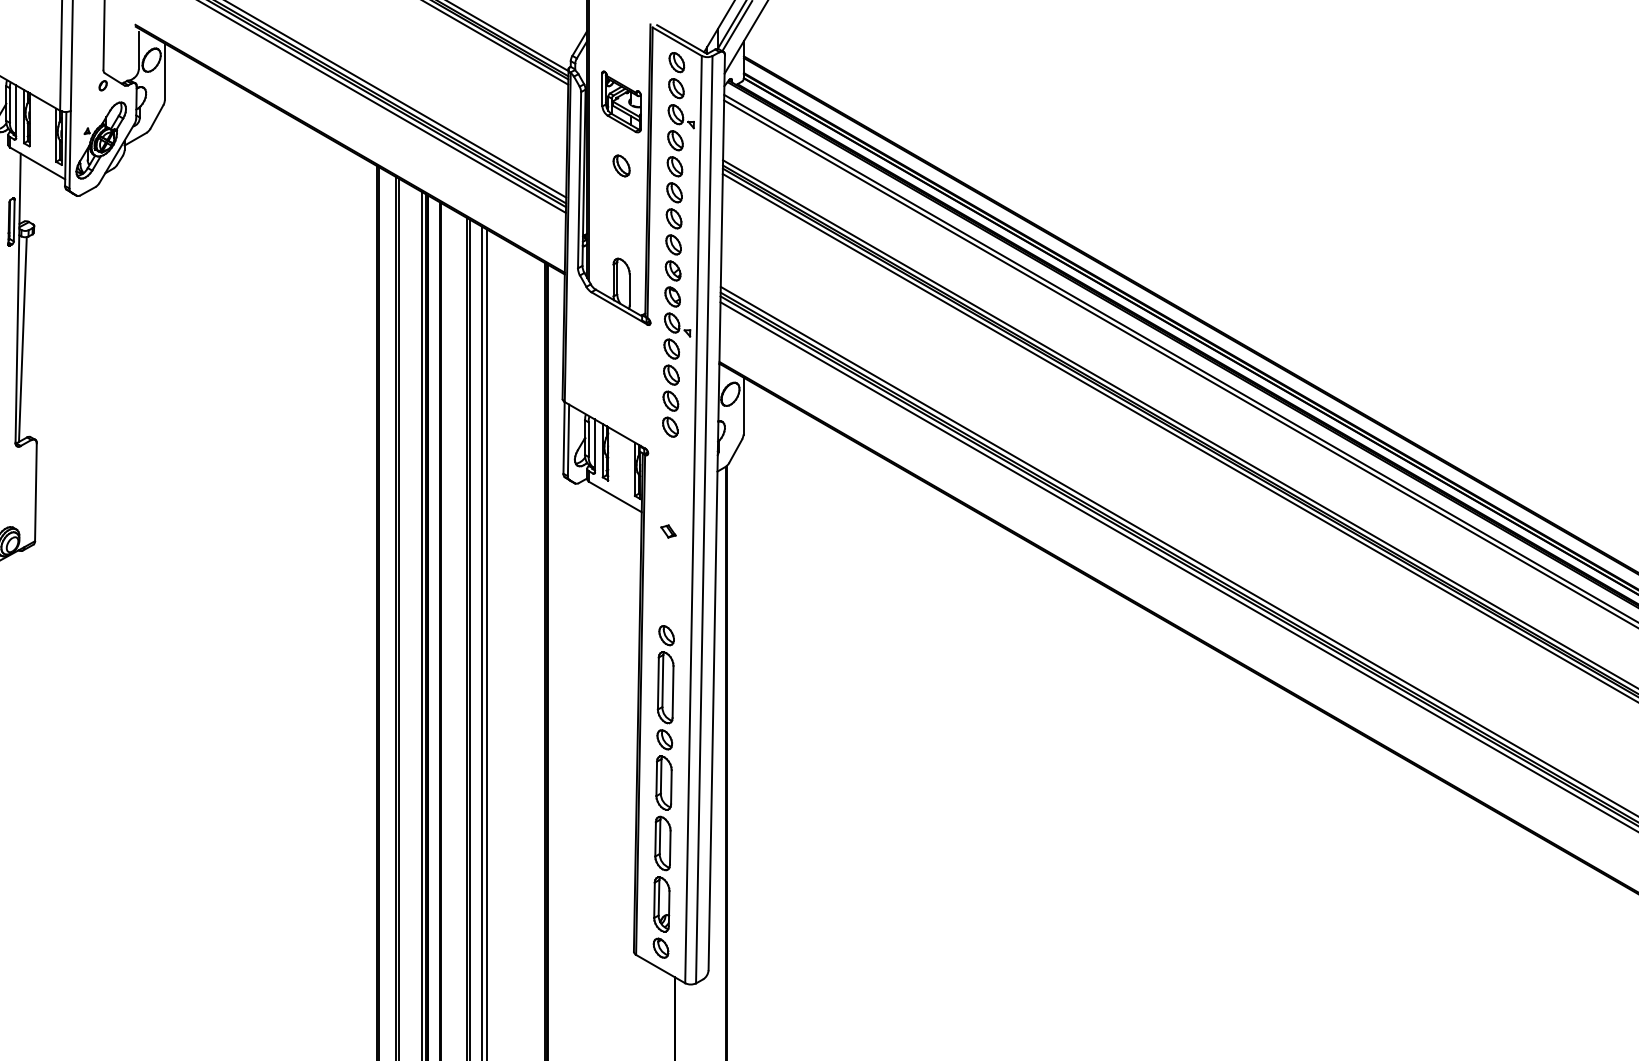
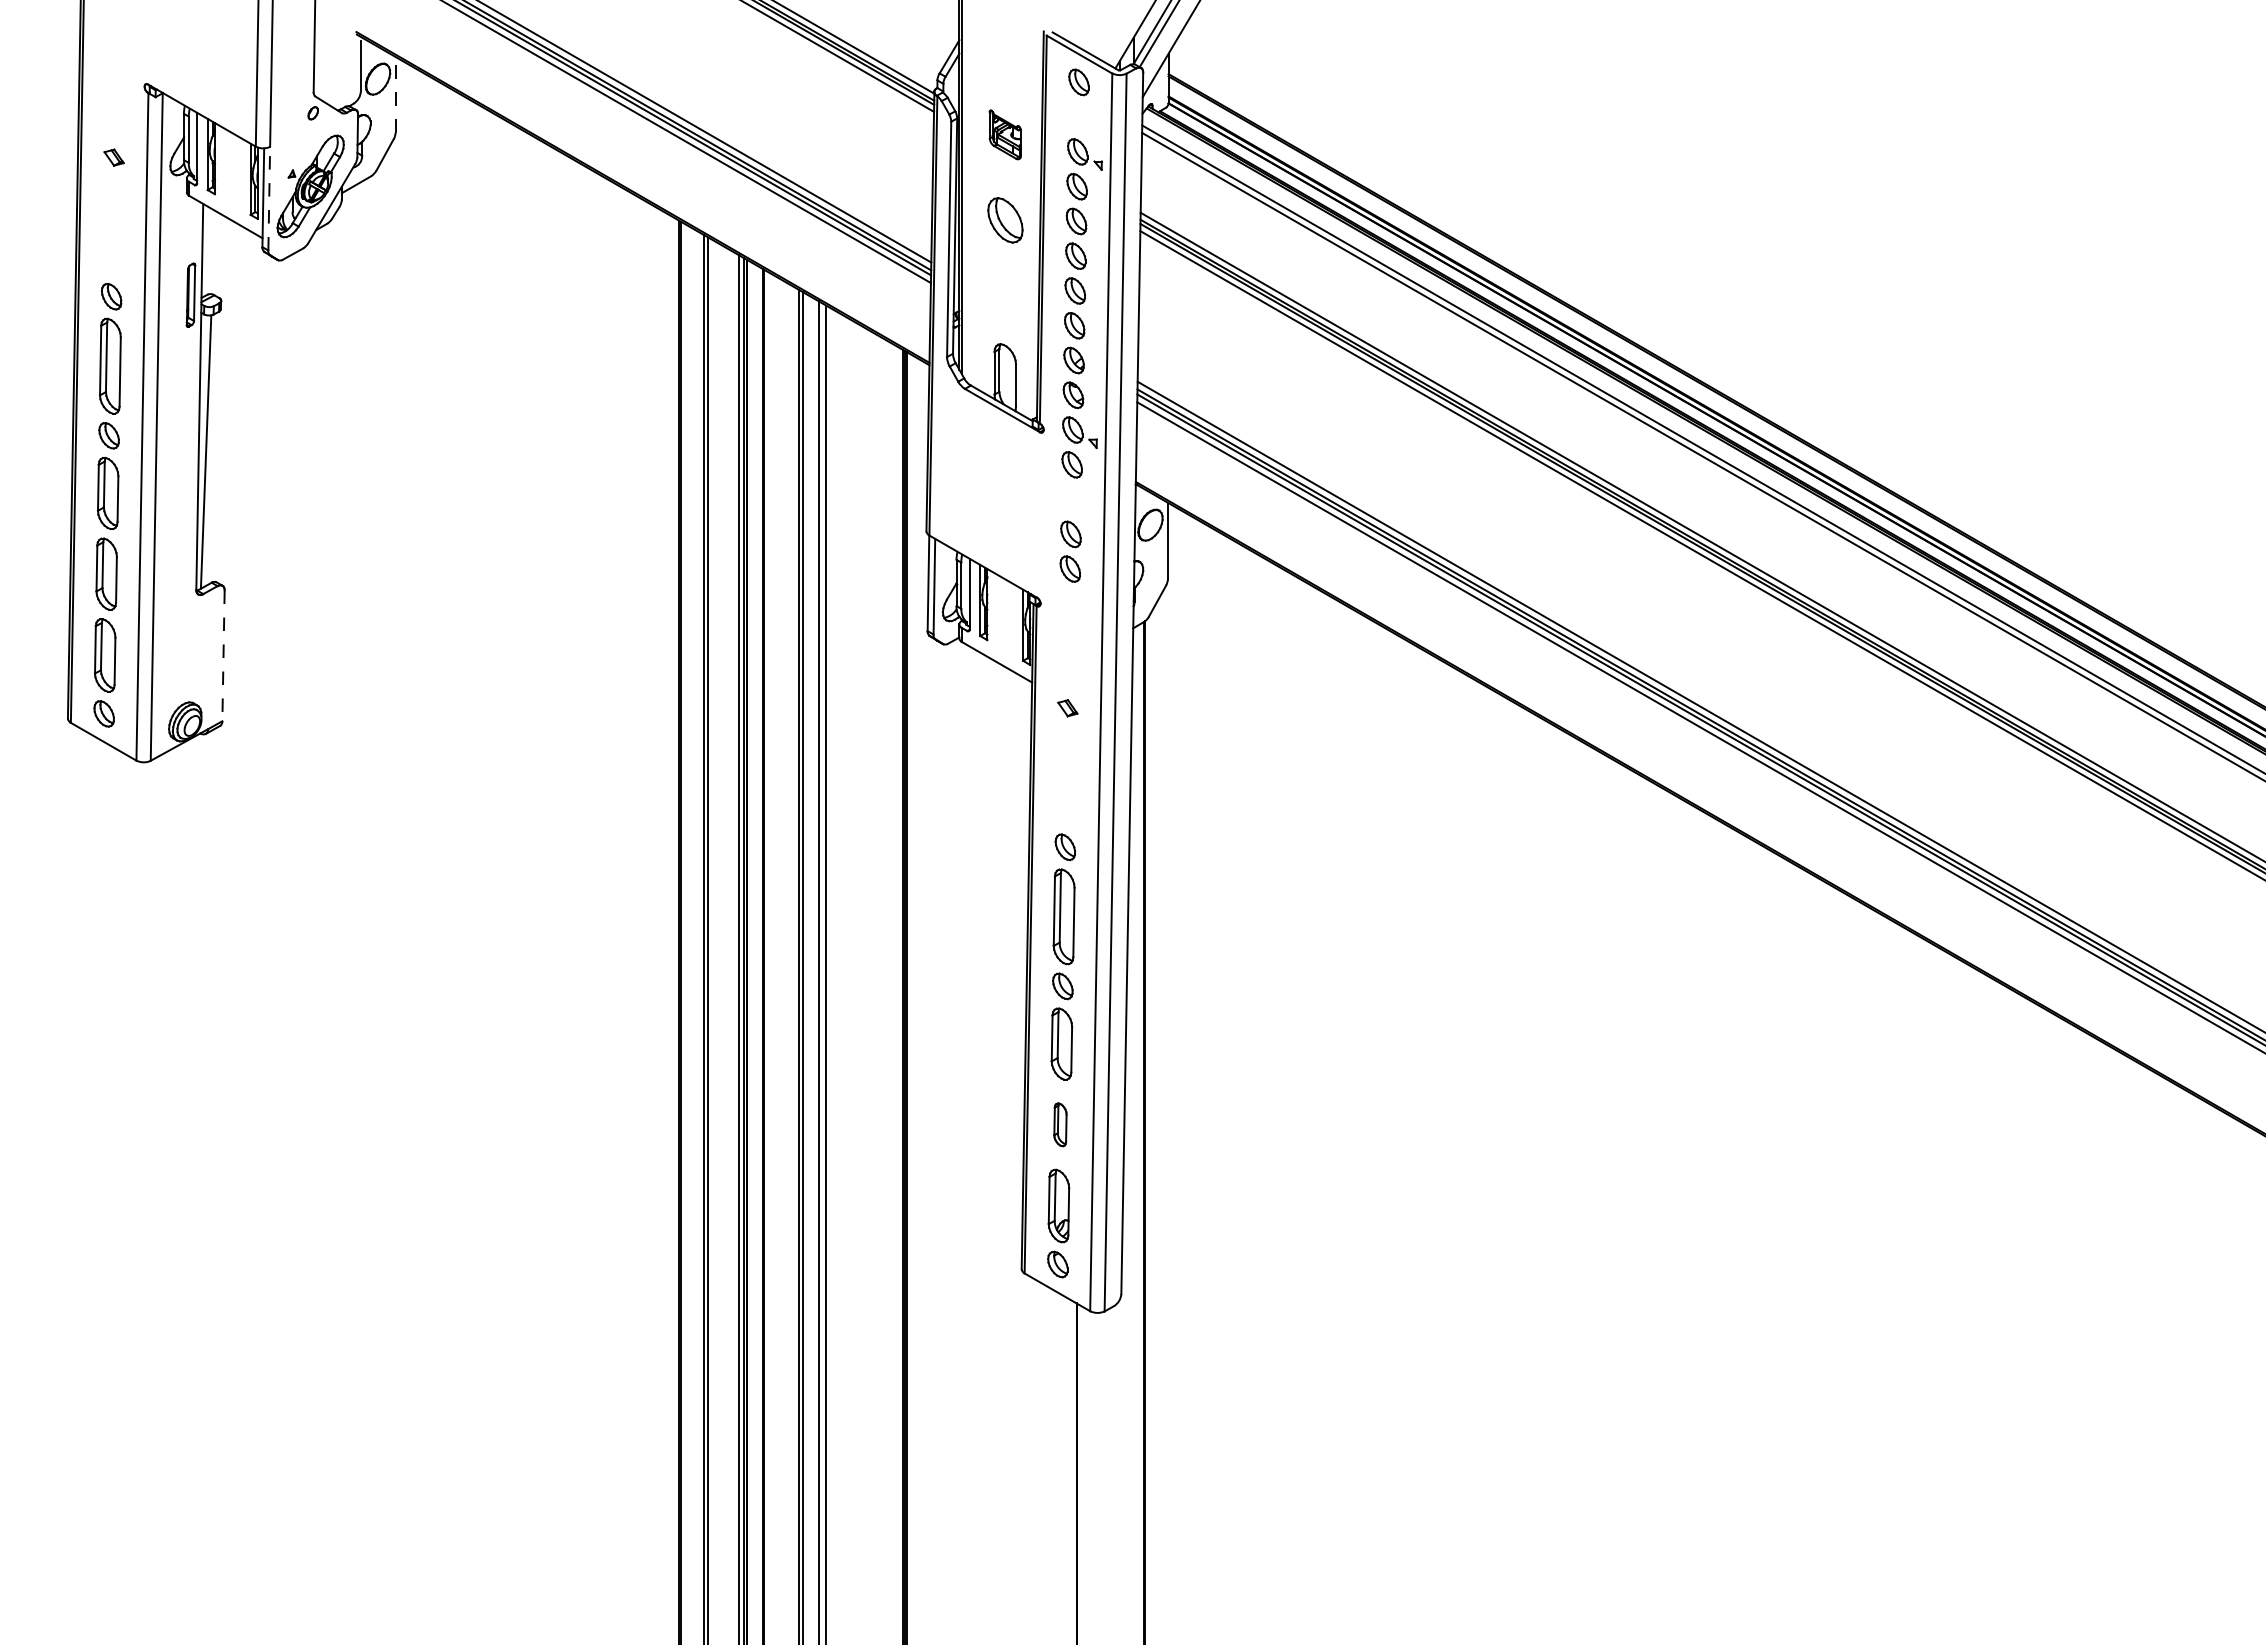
line: (164, 71) -> (395, 94), solid -> dashed
part: (676, 88) -> (1078, 116), removed
part: (621, 101) -> (1004, 134), size x0.6
line: (70, 149) -> (269, 198), solid -> dashed
part: (621, 166) -> (1004, 220), size x1.6
part: (671, 375) -> (1071, 499), removed
line: (35, 492) -> (223, 656), solid -> dashed
part: (662, 843) -> (1060, 1124), size x0.6

